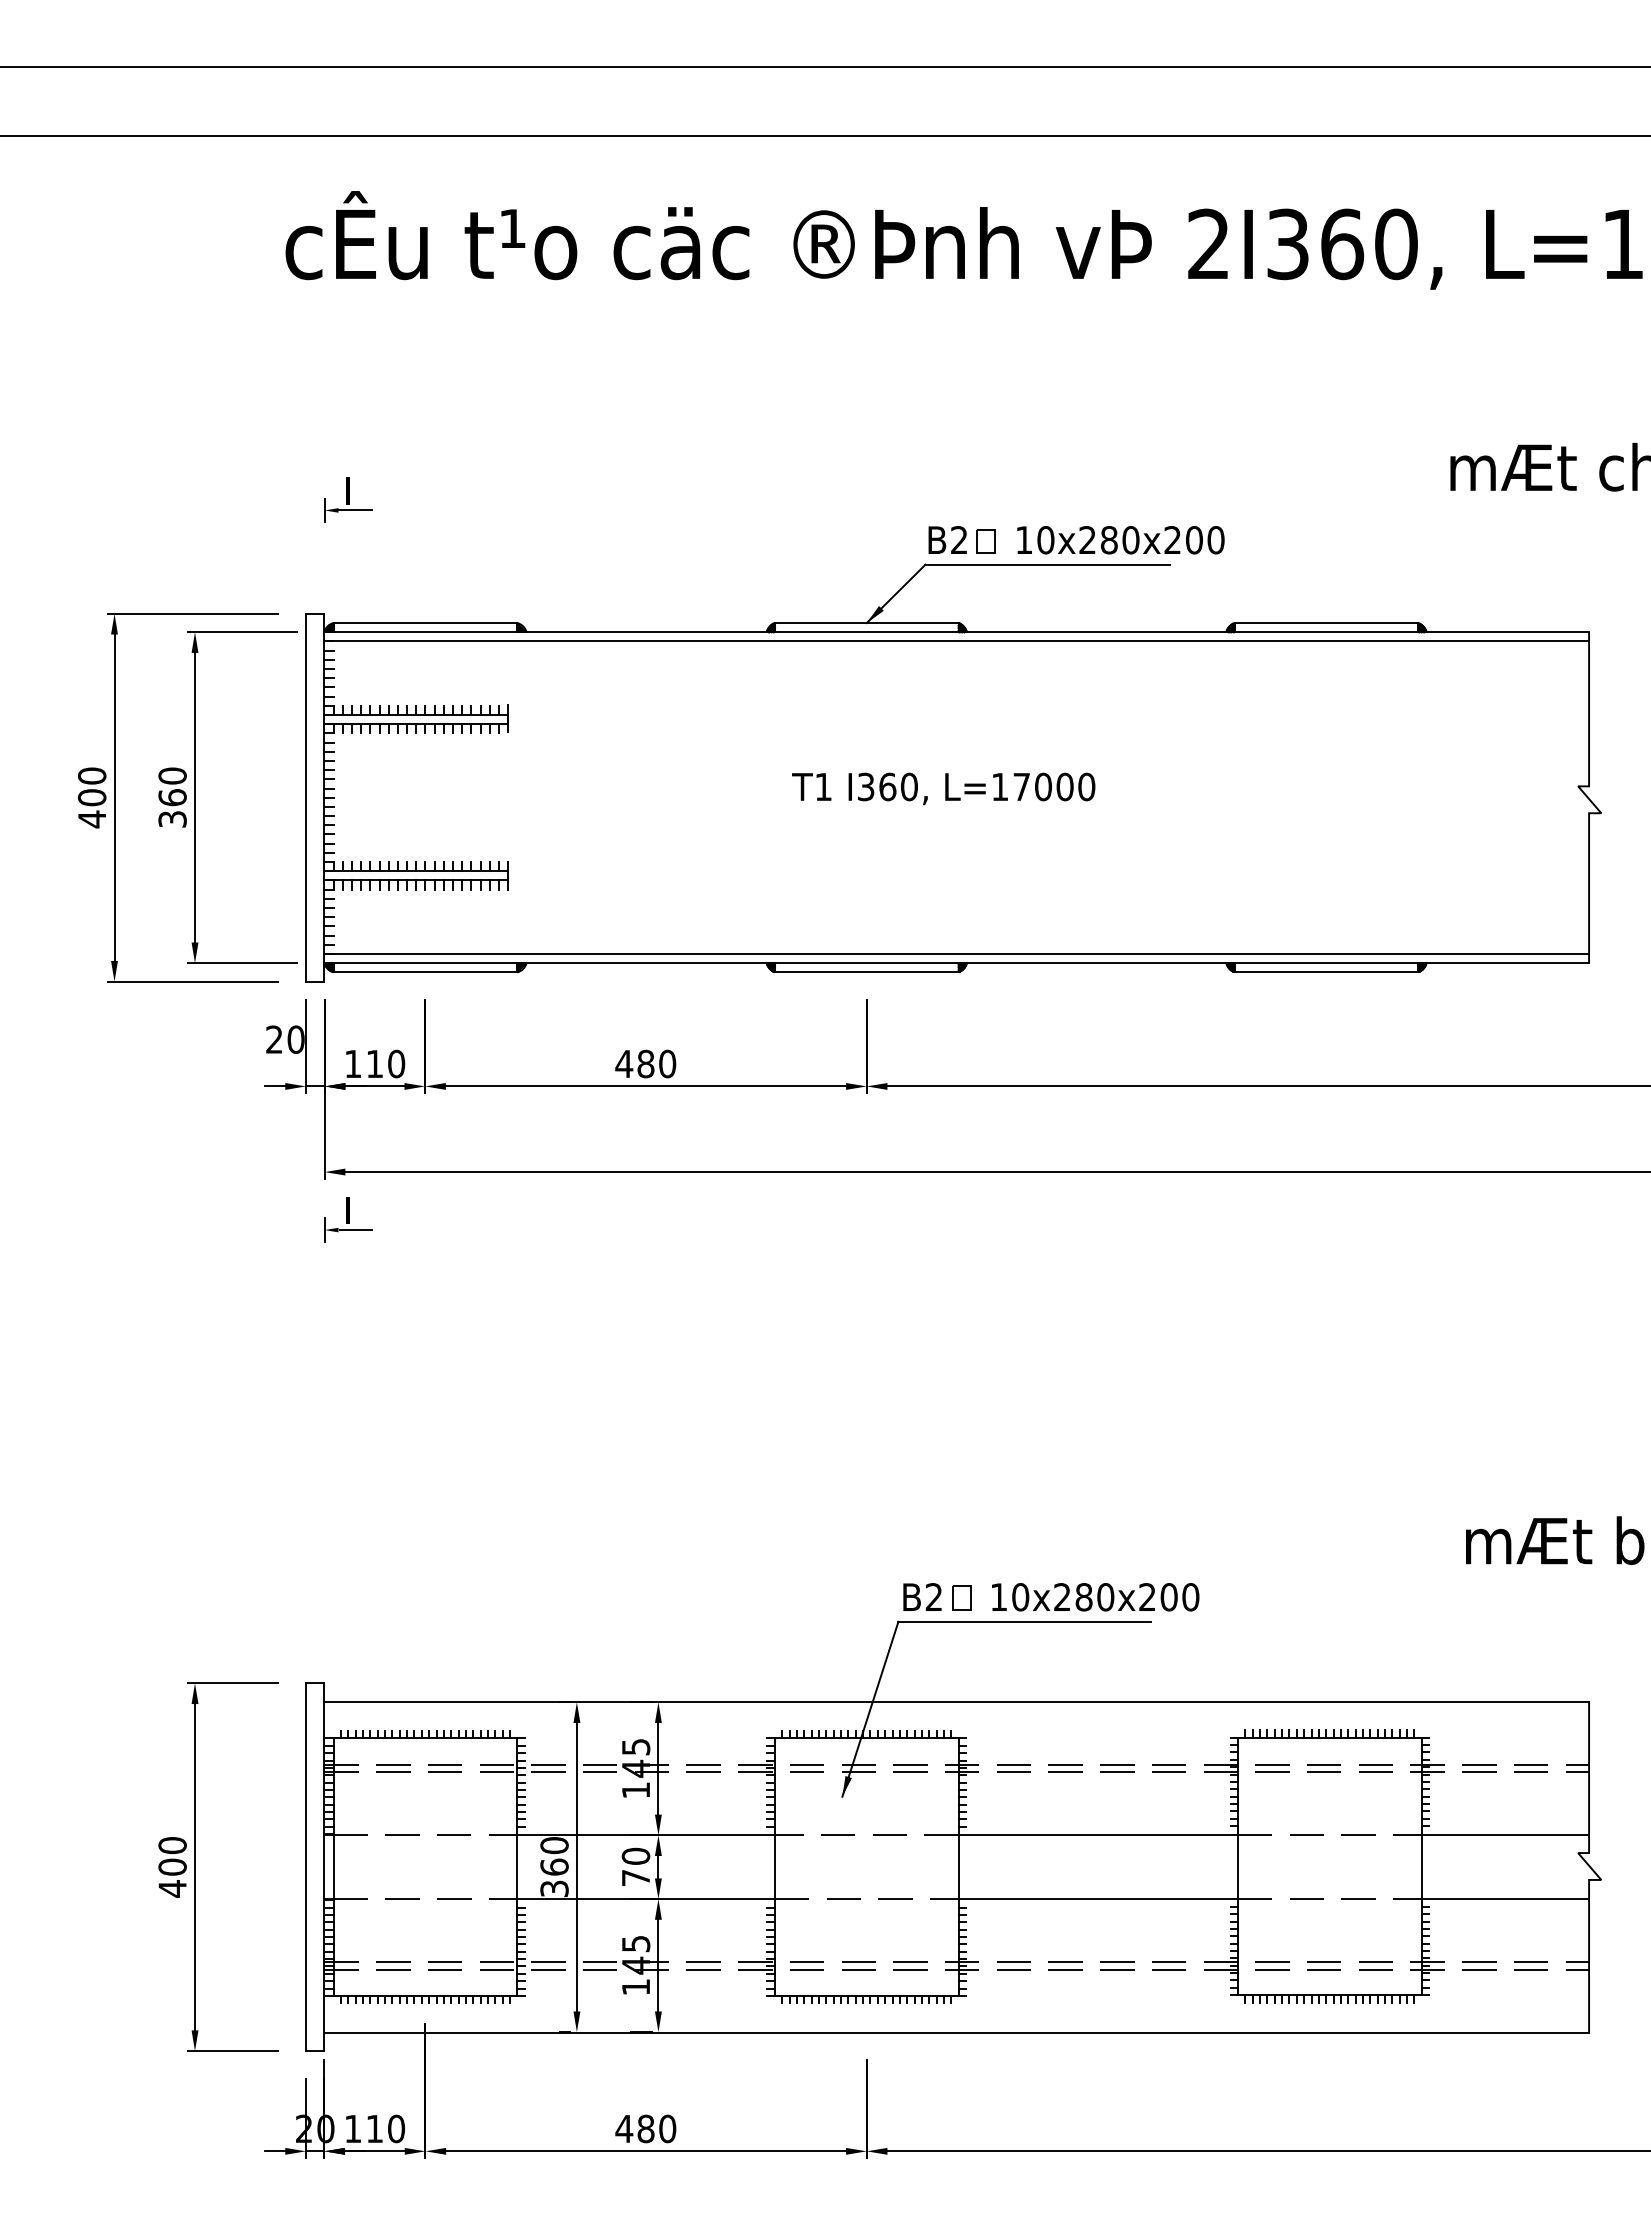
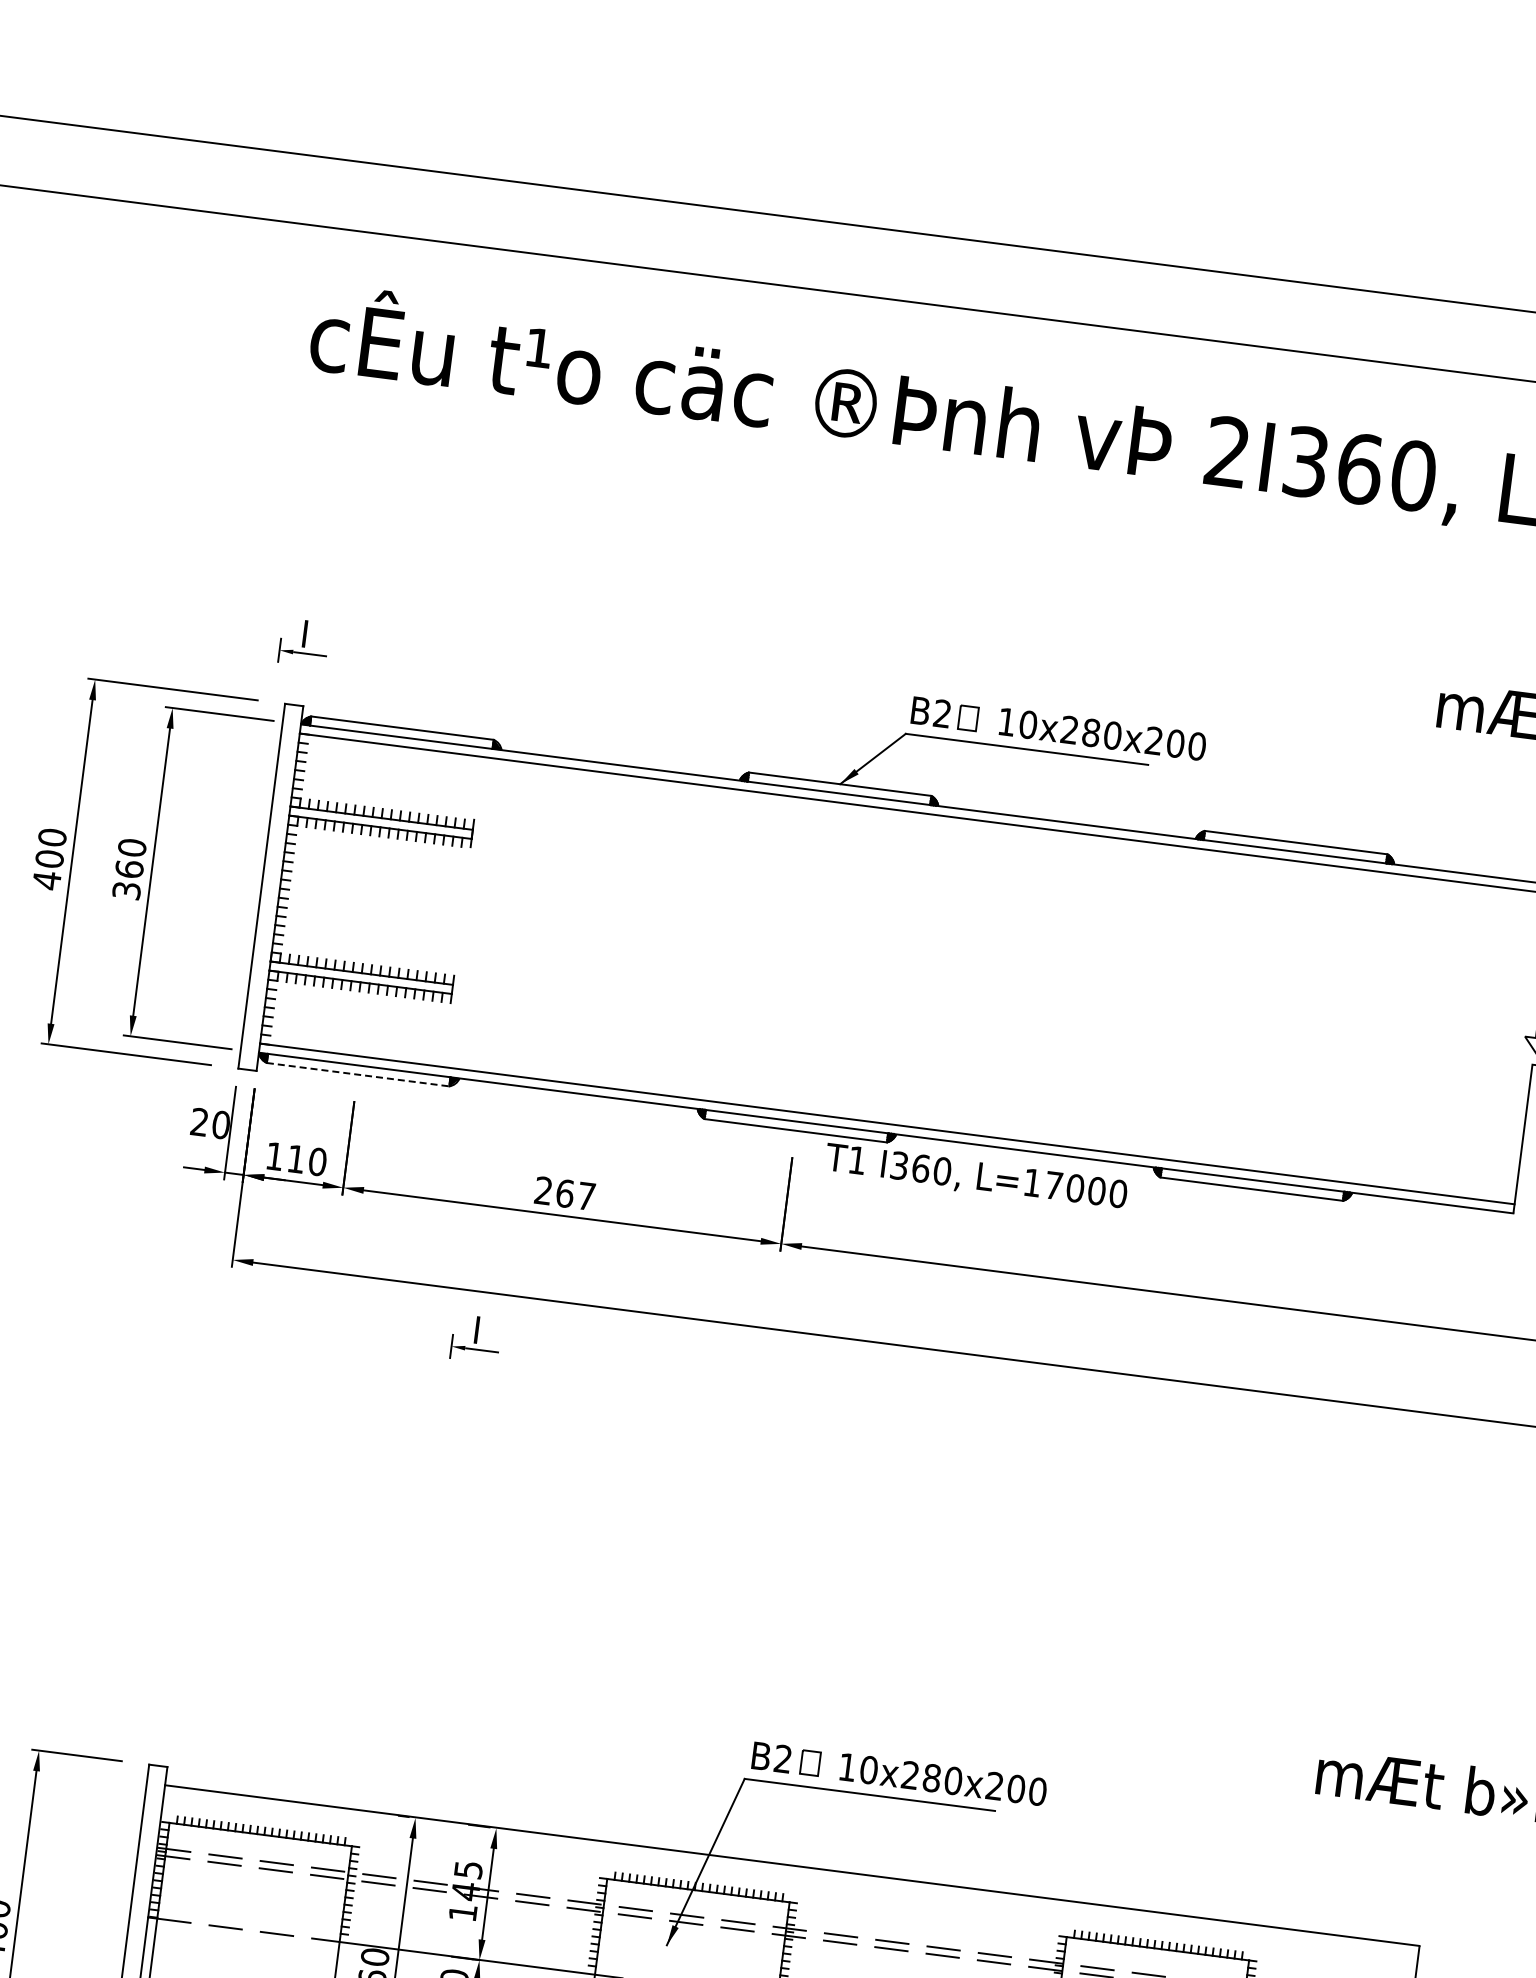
part: (348, 499) -> (304, 642), moved
text: (943, 788) -> (976, 1177), moved
line: (425, 972) -> (358, 1074), solid -> dashed
text: (645, 1063) -> (564, 1193), 480 -> 267
part: (348, 1219) -> (476, 1338), moved

